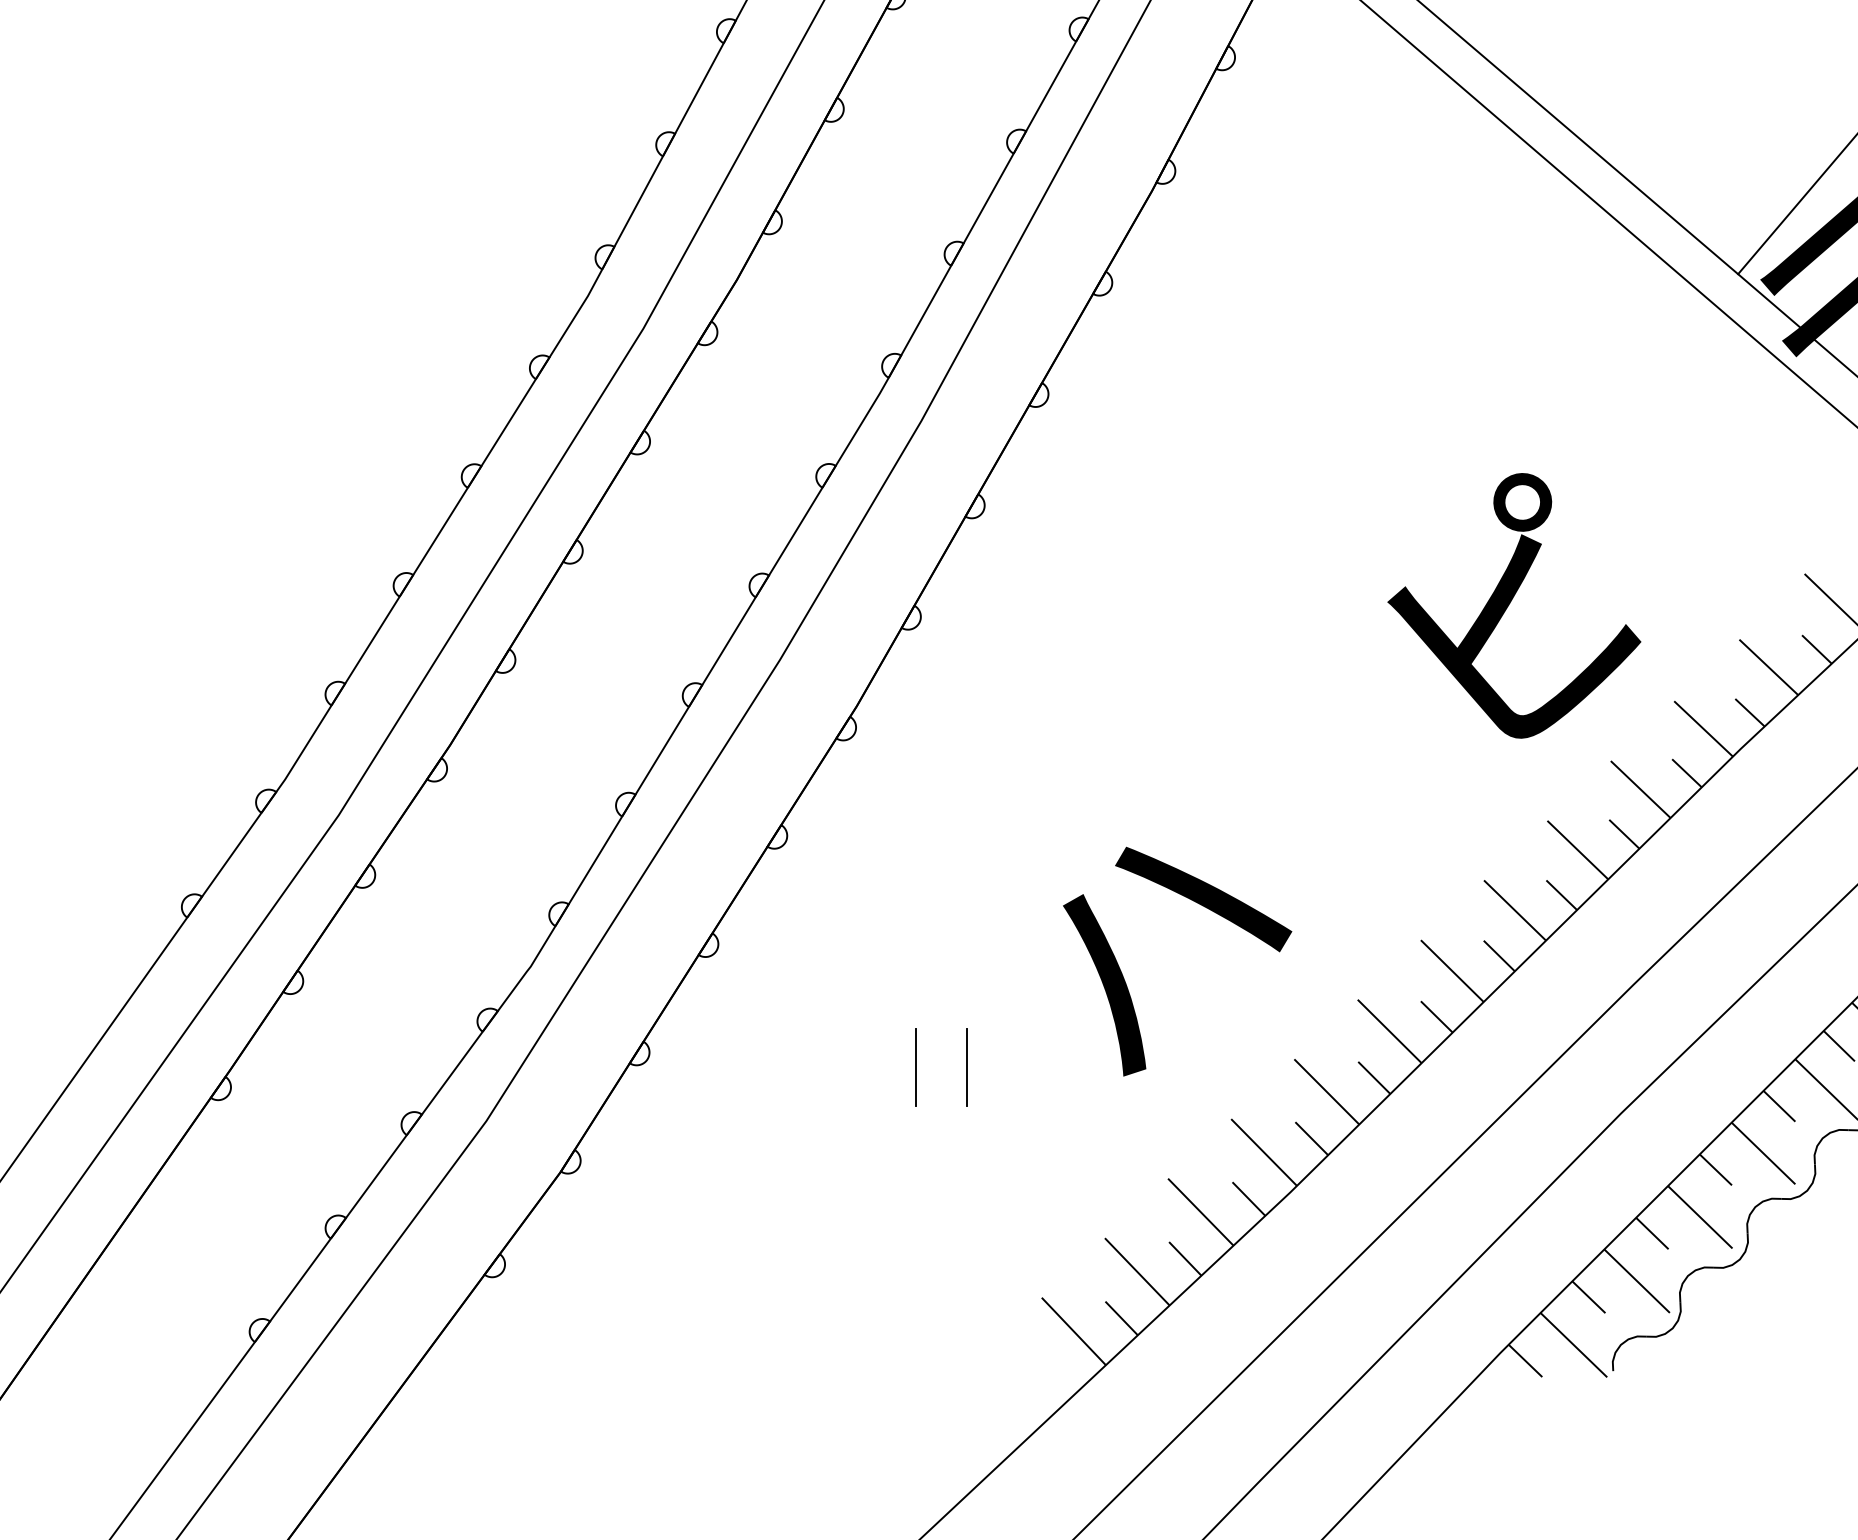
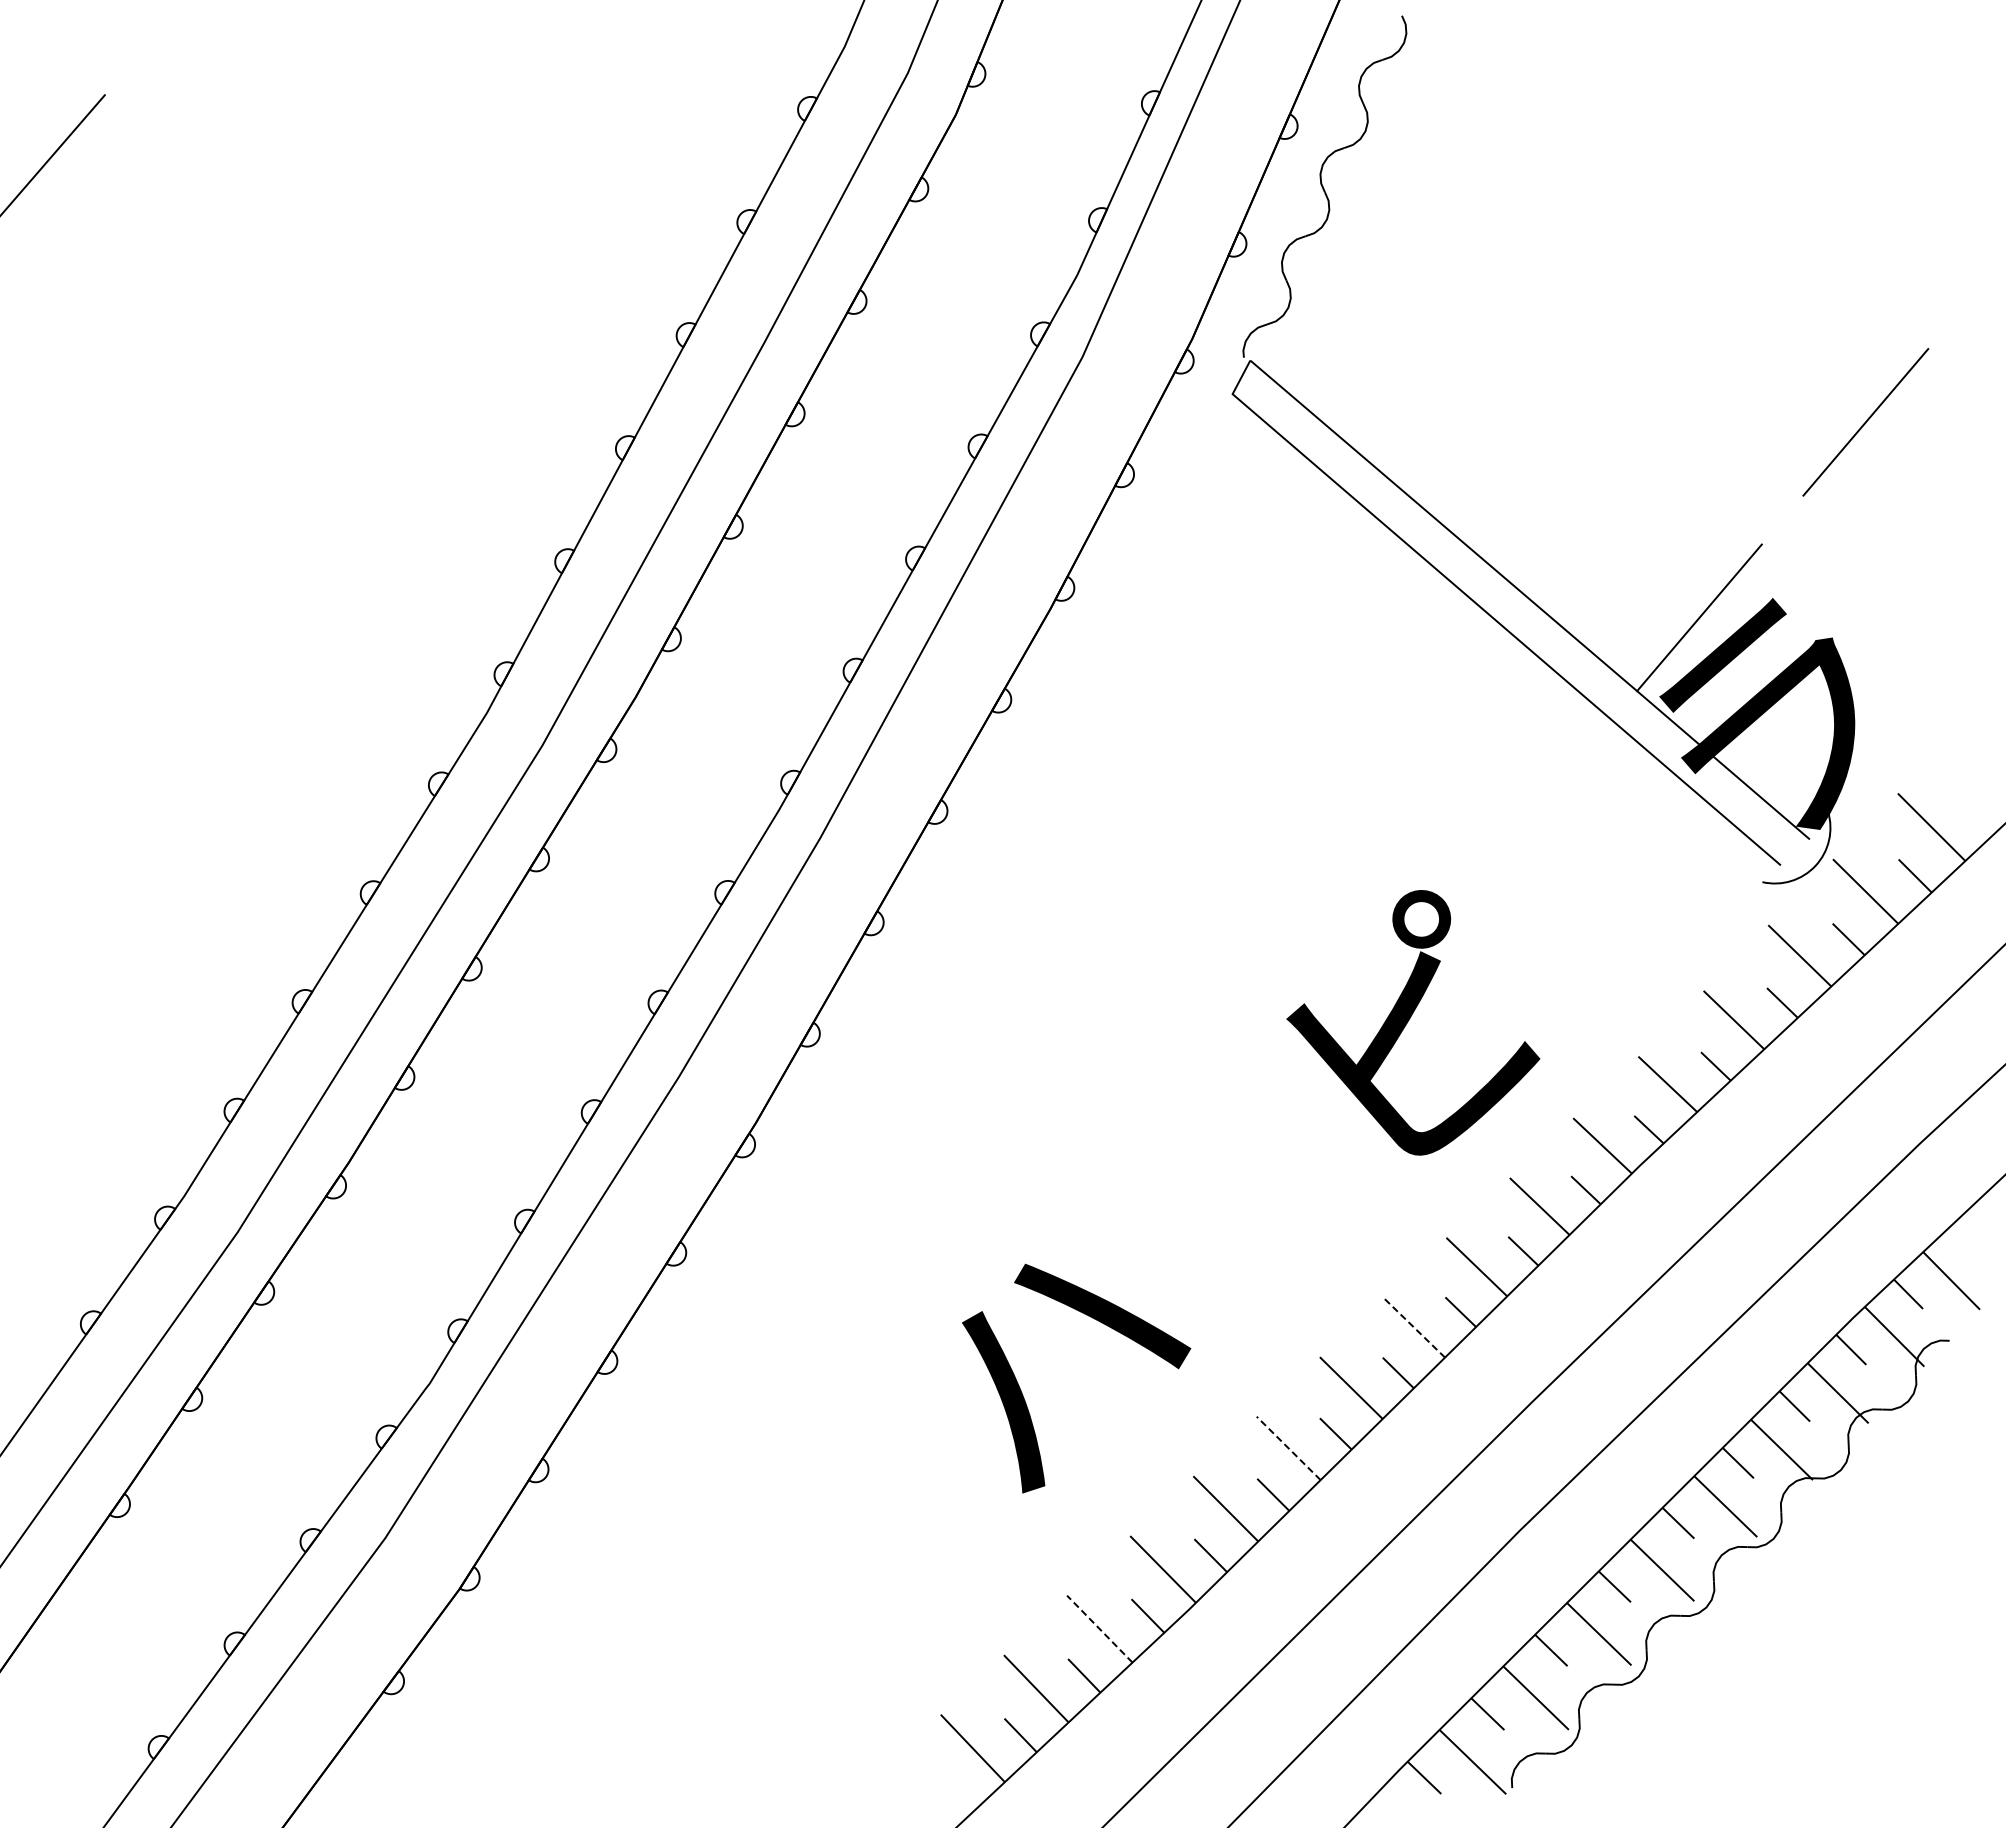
line: (1514, 910) -> (1413, 1327), solid -> dashed
line: (1389, 1031) -> (1288, 1448), solid -> dashed
line: (916, 1066) -> (815, 1483), removed
line: (967, 1066) -> (866, 1483), removed
line: (1200, 1212) -> (1099, 1629), solid -> dashed

